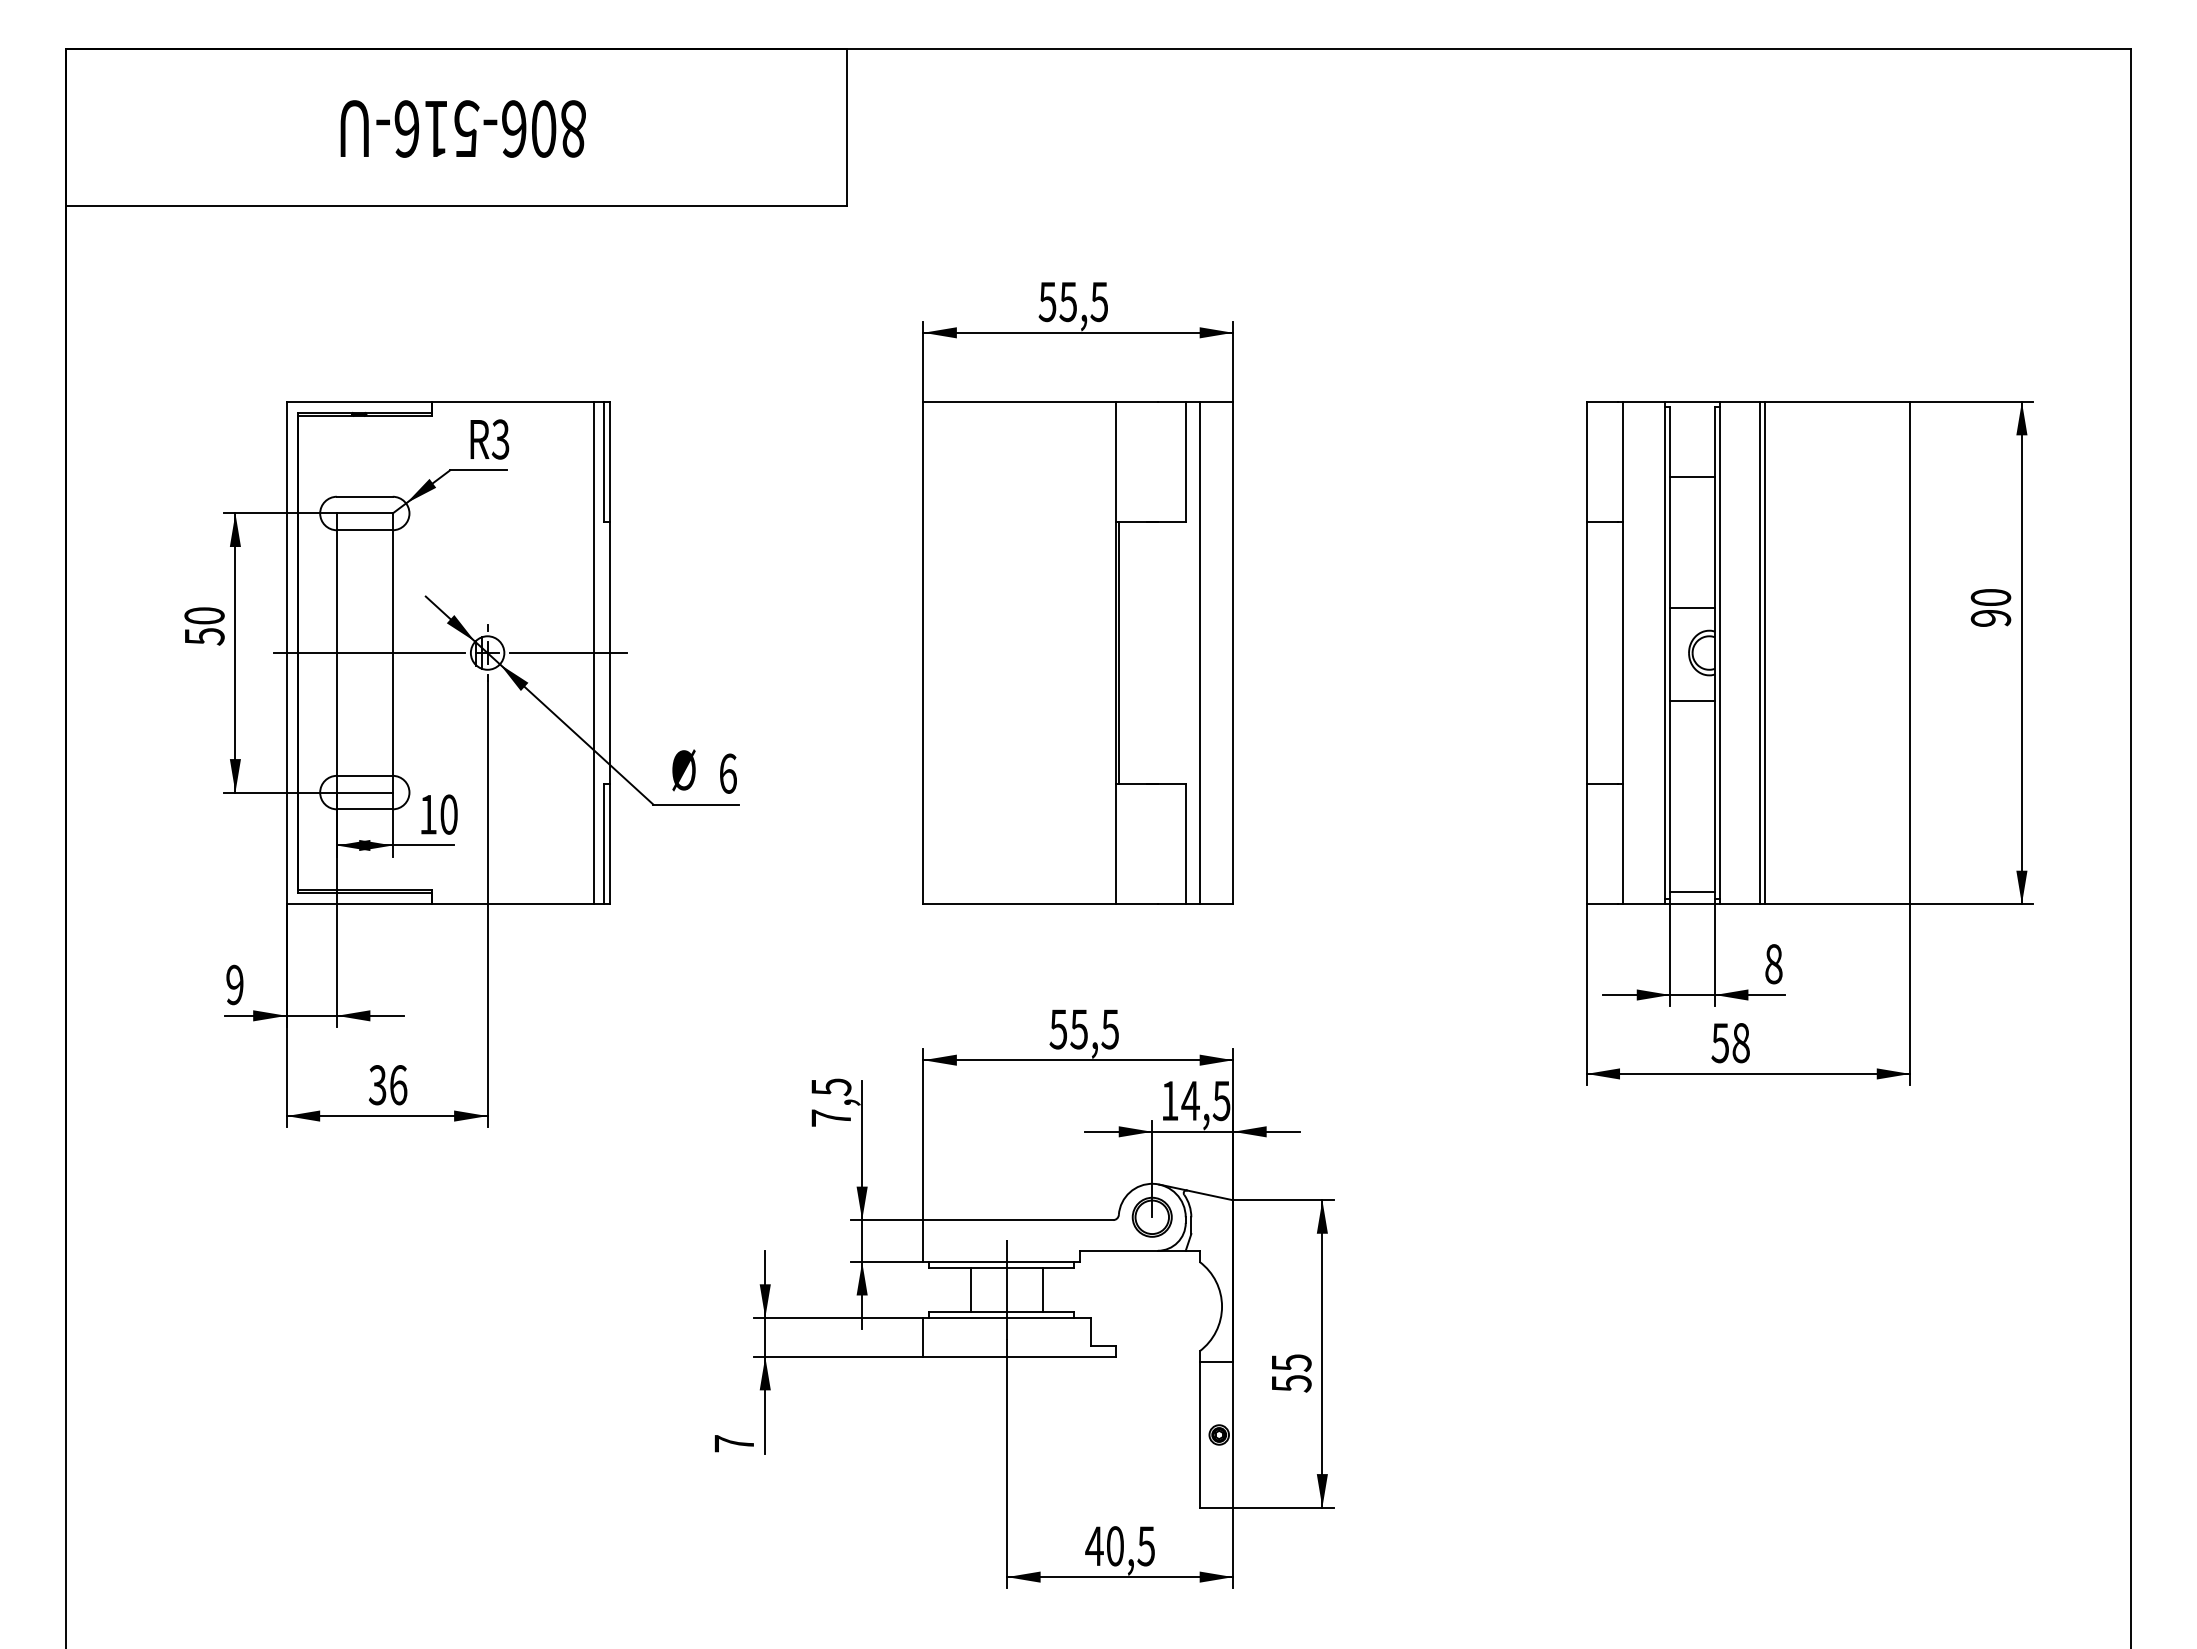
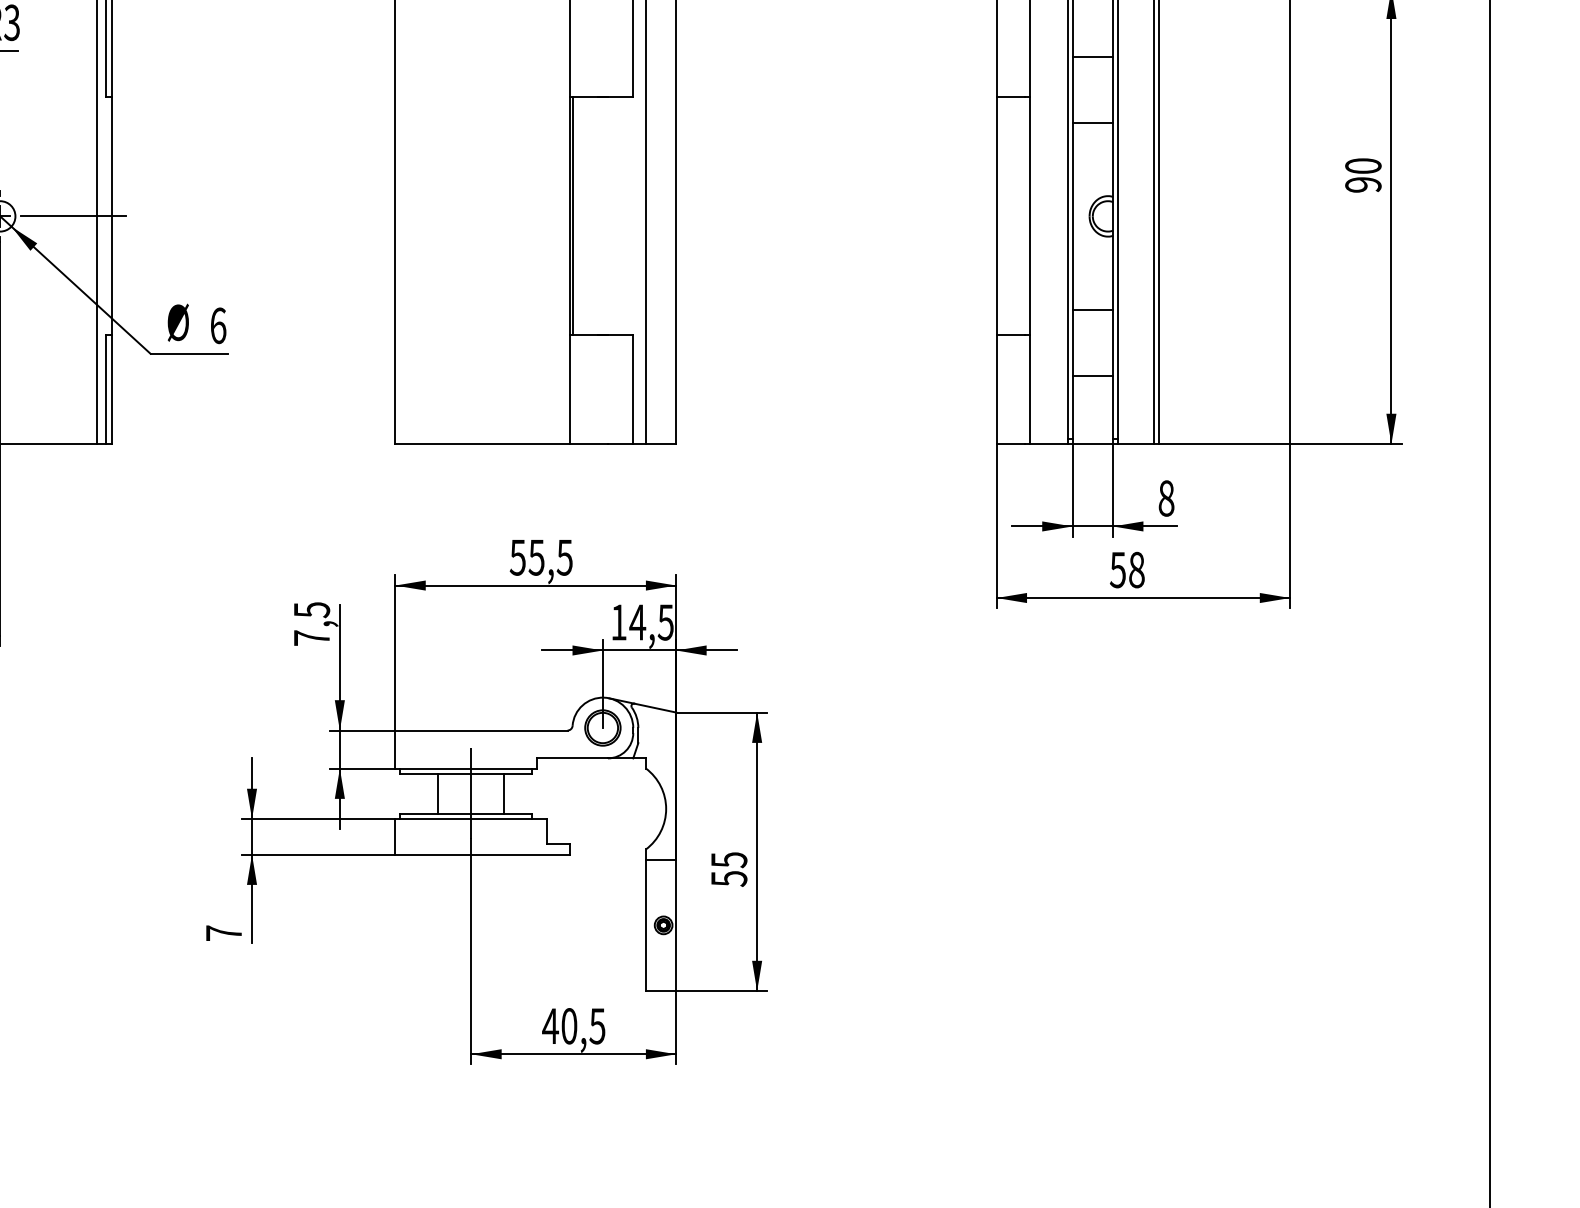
line: (1692, 607) -> (1092, 122), moved
line: (1692, 701) -> (1092, 310), moved
line: (1692, 891) -> (1092, 375), moved

